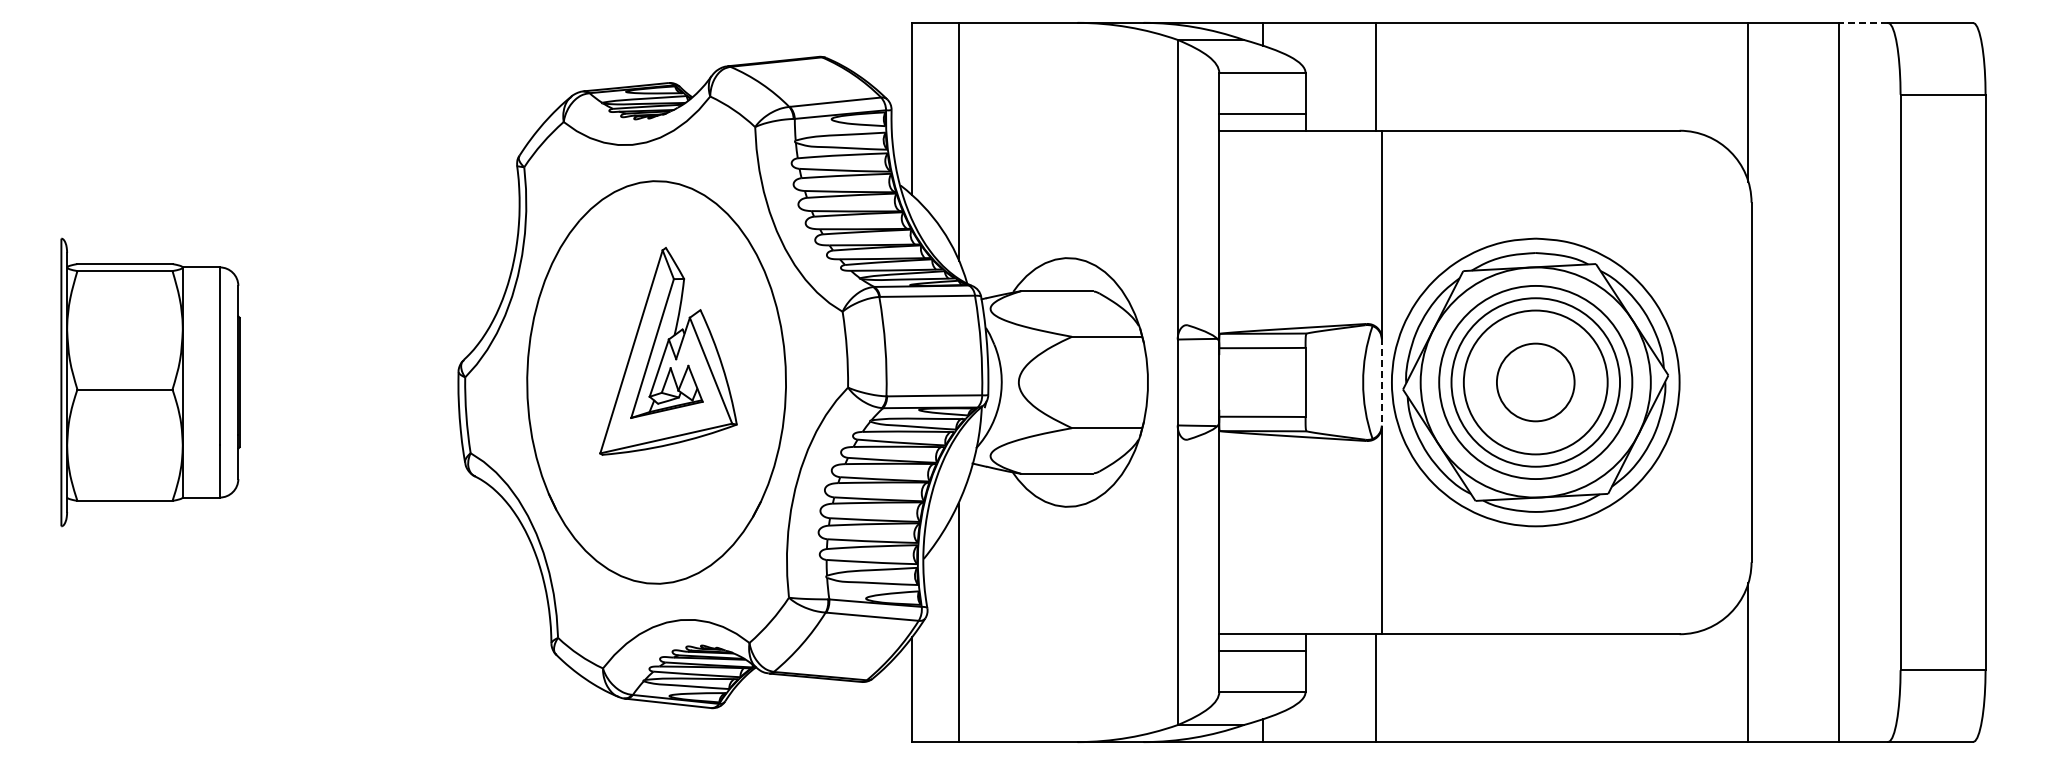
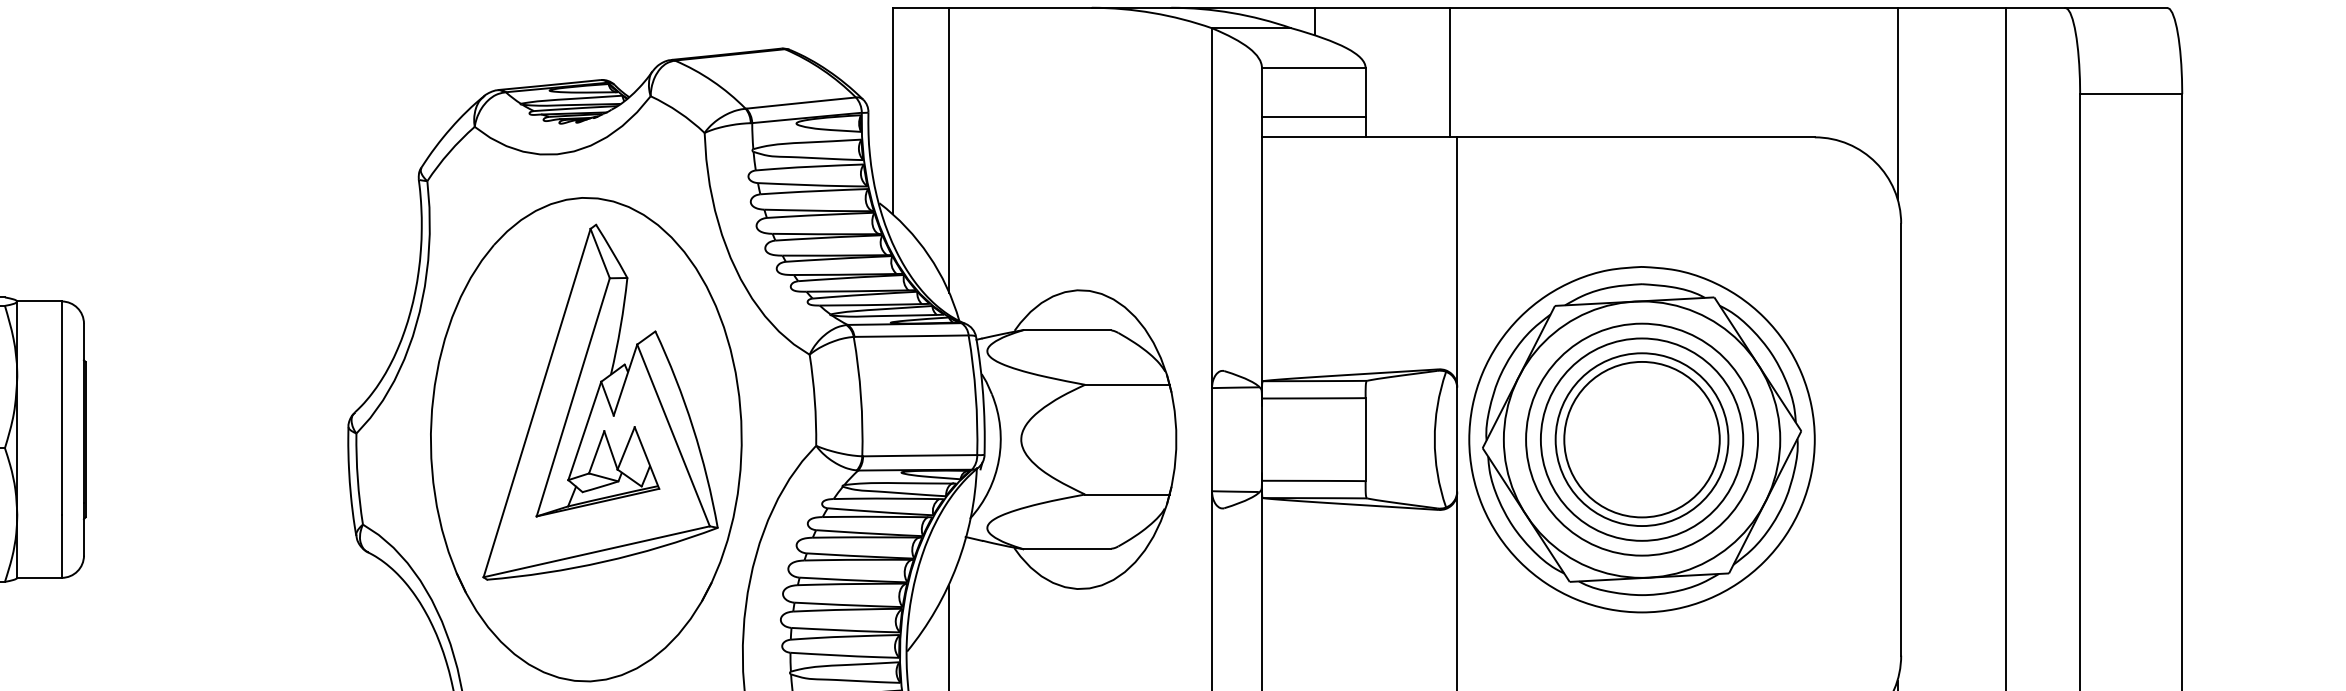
line: (1863, 22) -> (2035, 7), dashed -> solid
part: (668, 351) -> (600, 402), size x1.43
line: (1381, 382) -> (1456, 439), dashed -> solid
circle: (1535, 382) -> (1641, 439), size x1.67

